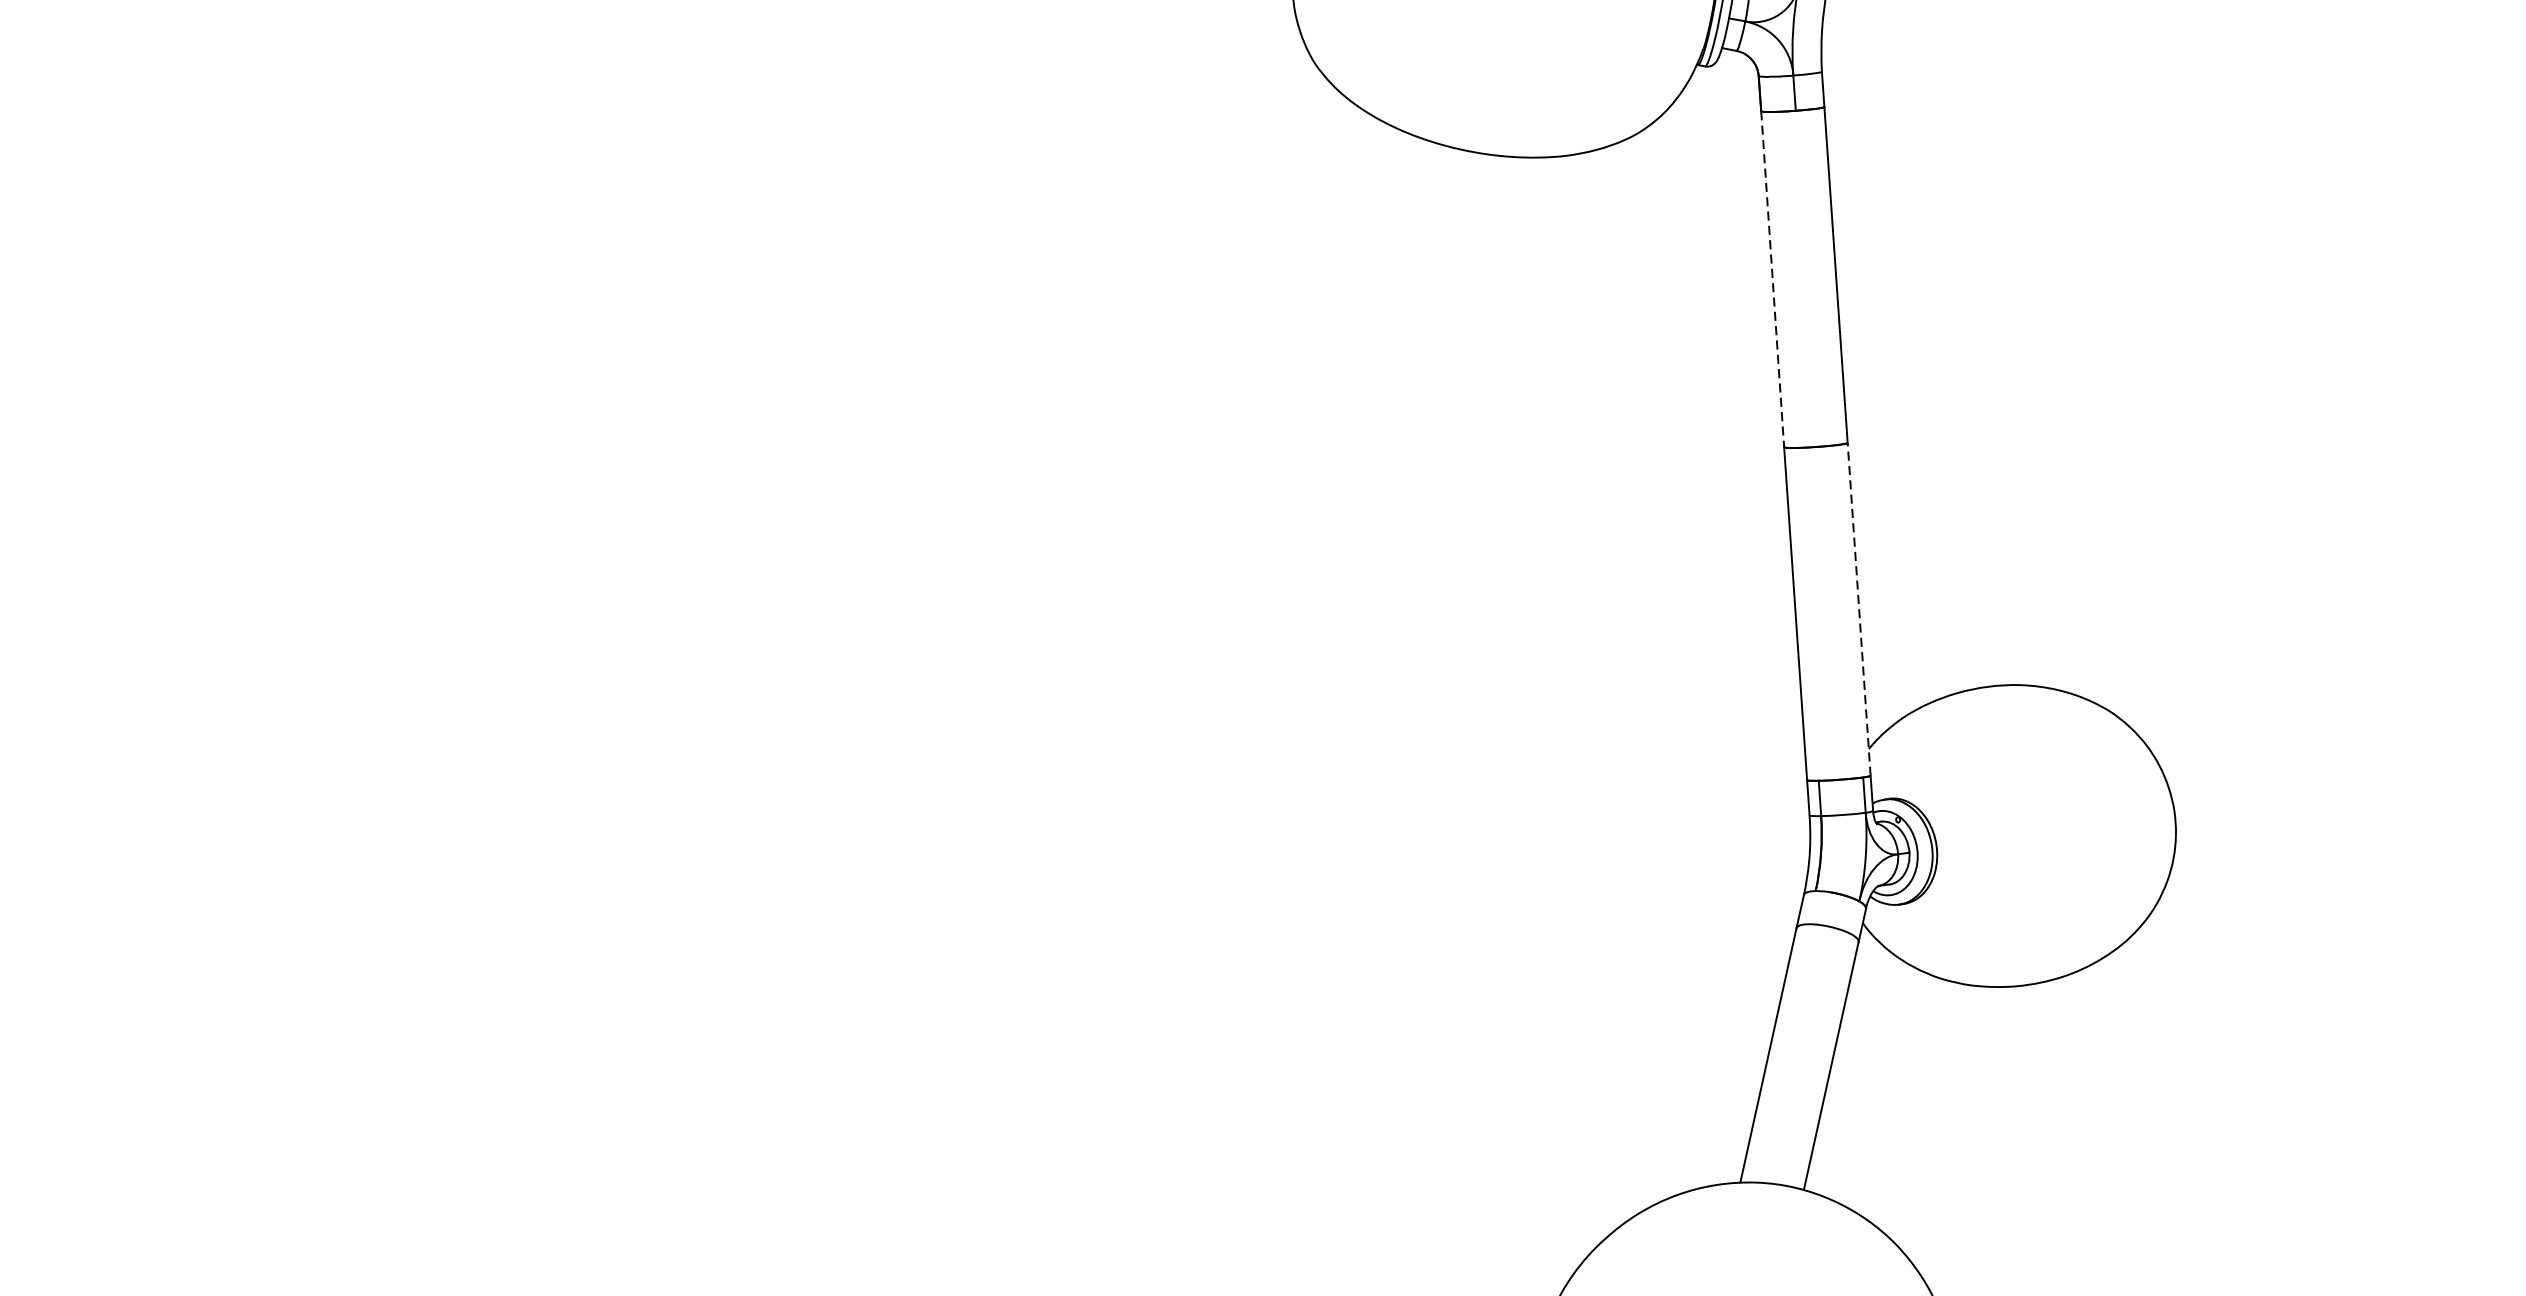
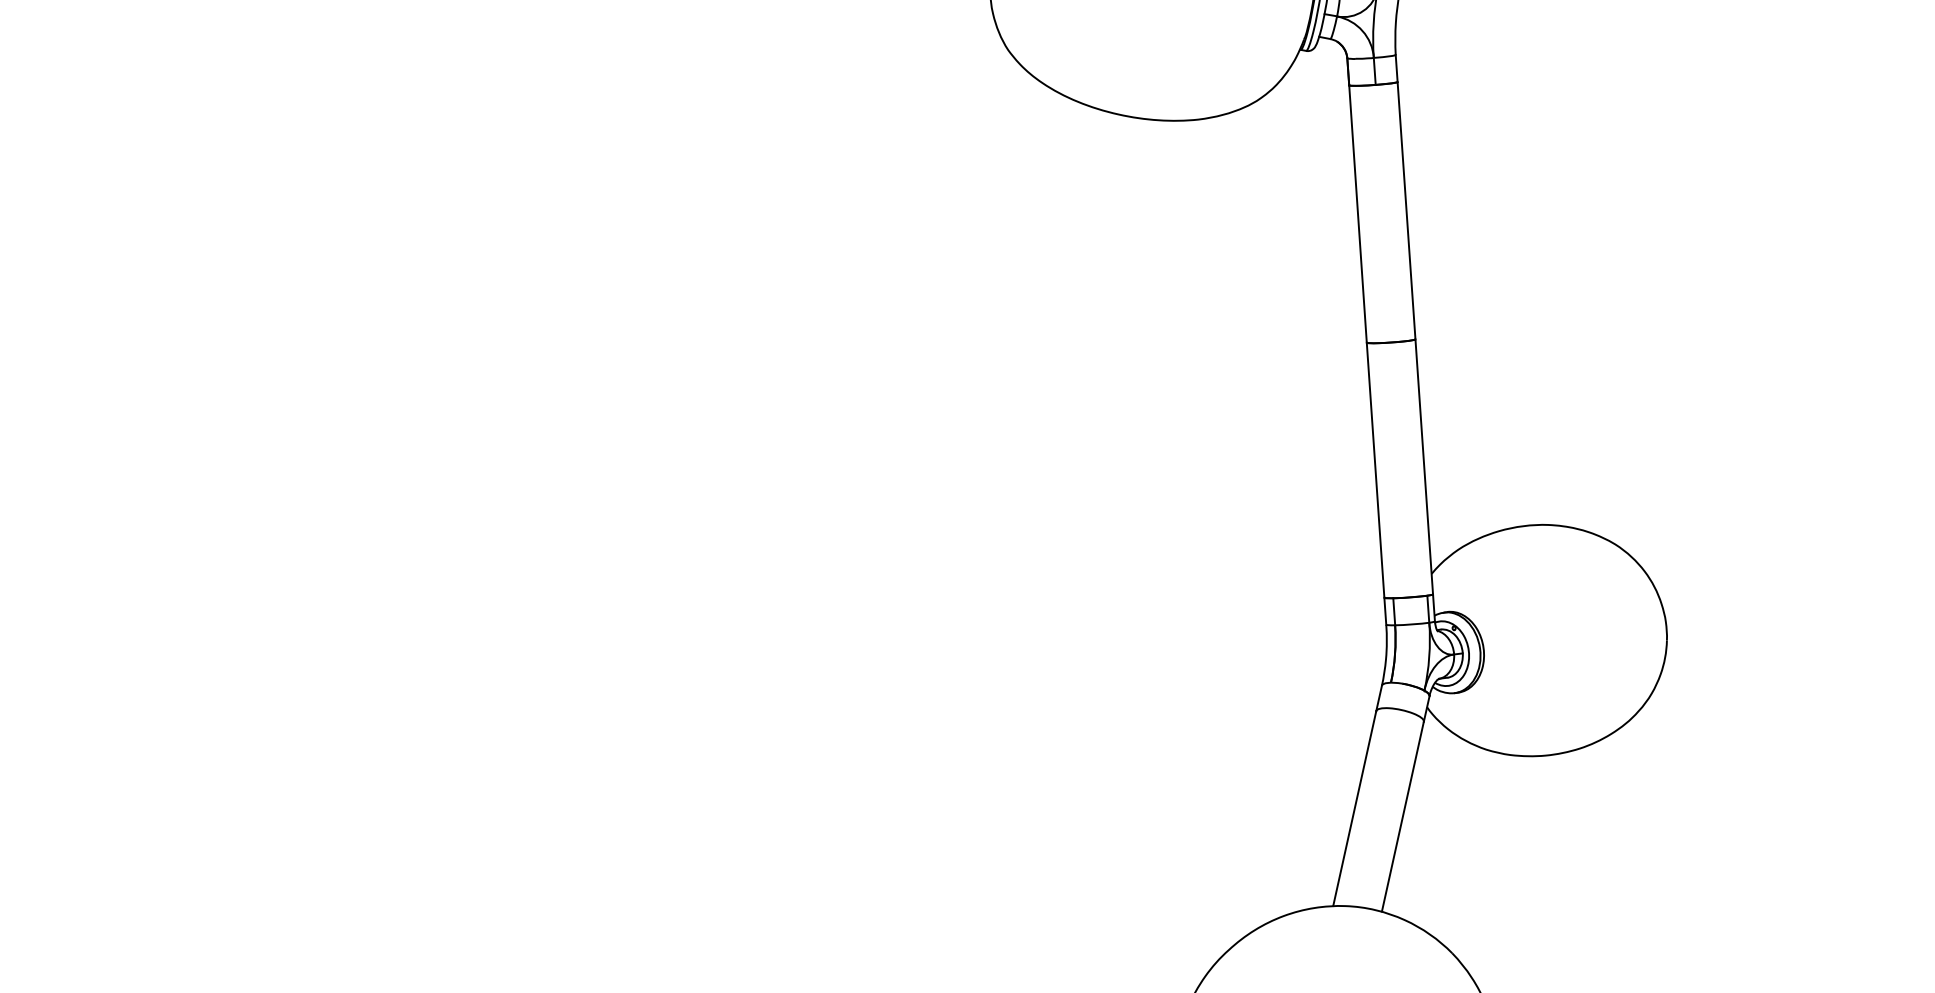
line: (1773, 279) -> (1358, 214), dashed -> solid
line: (1859, 608) -> (1424, 466), dashed -> solid

